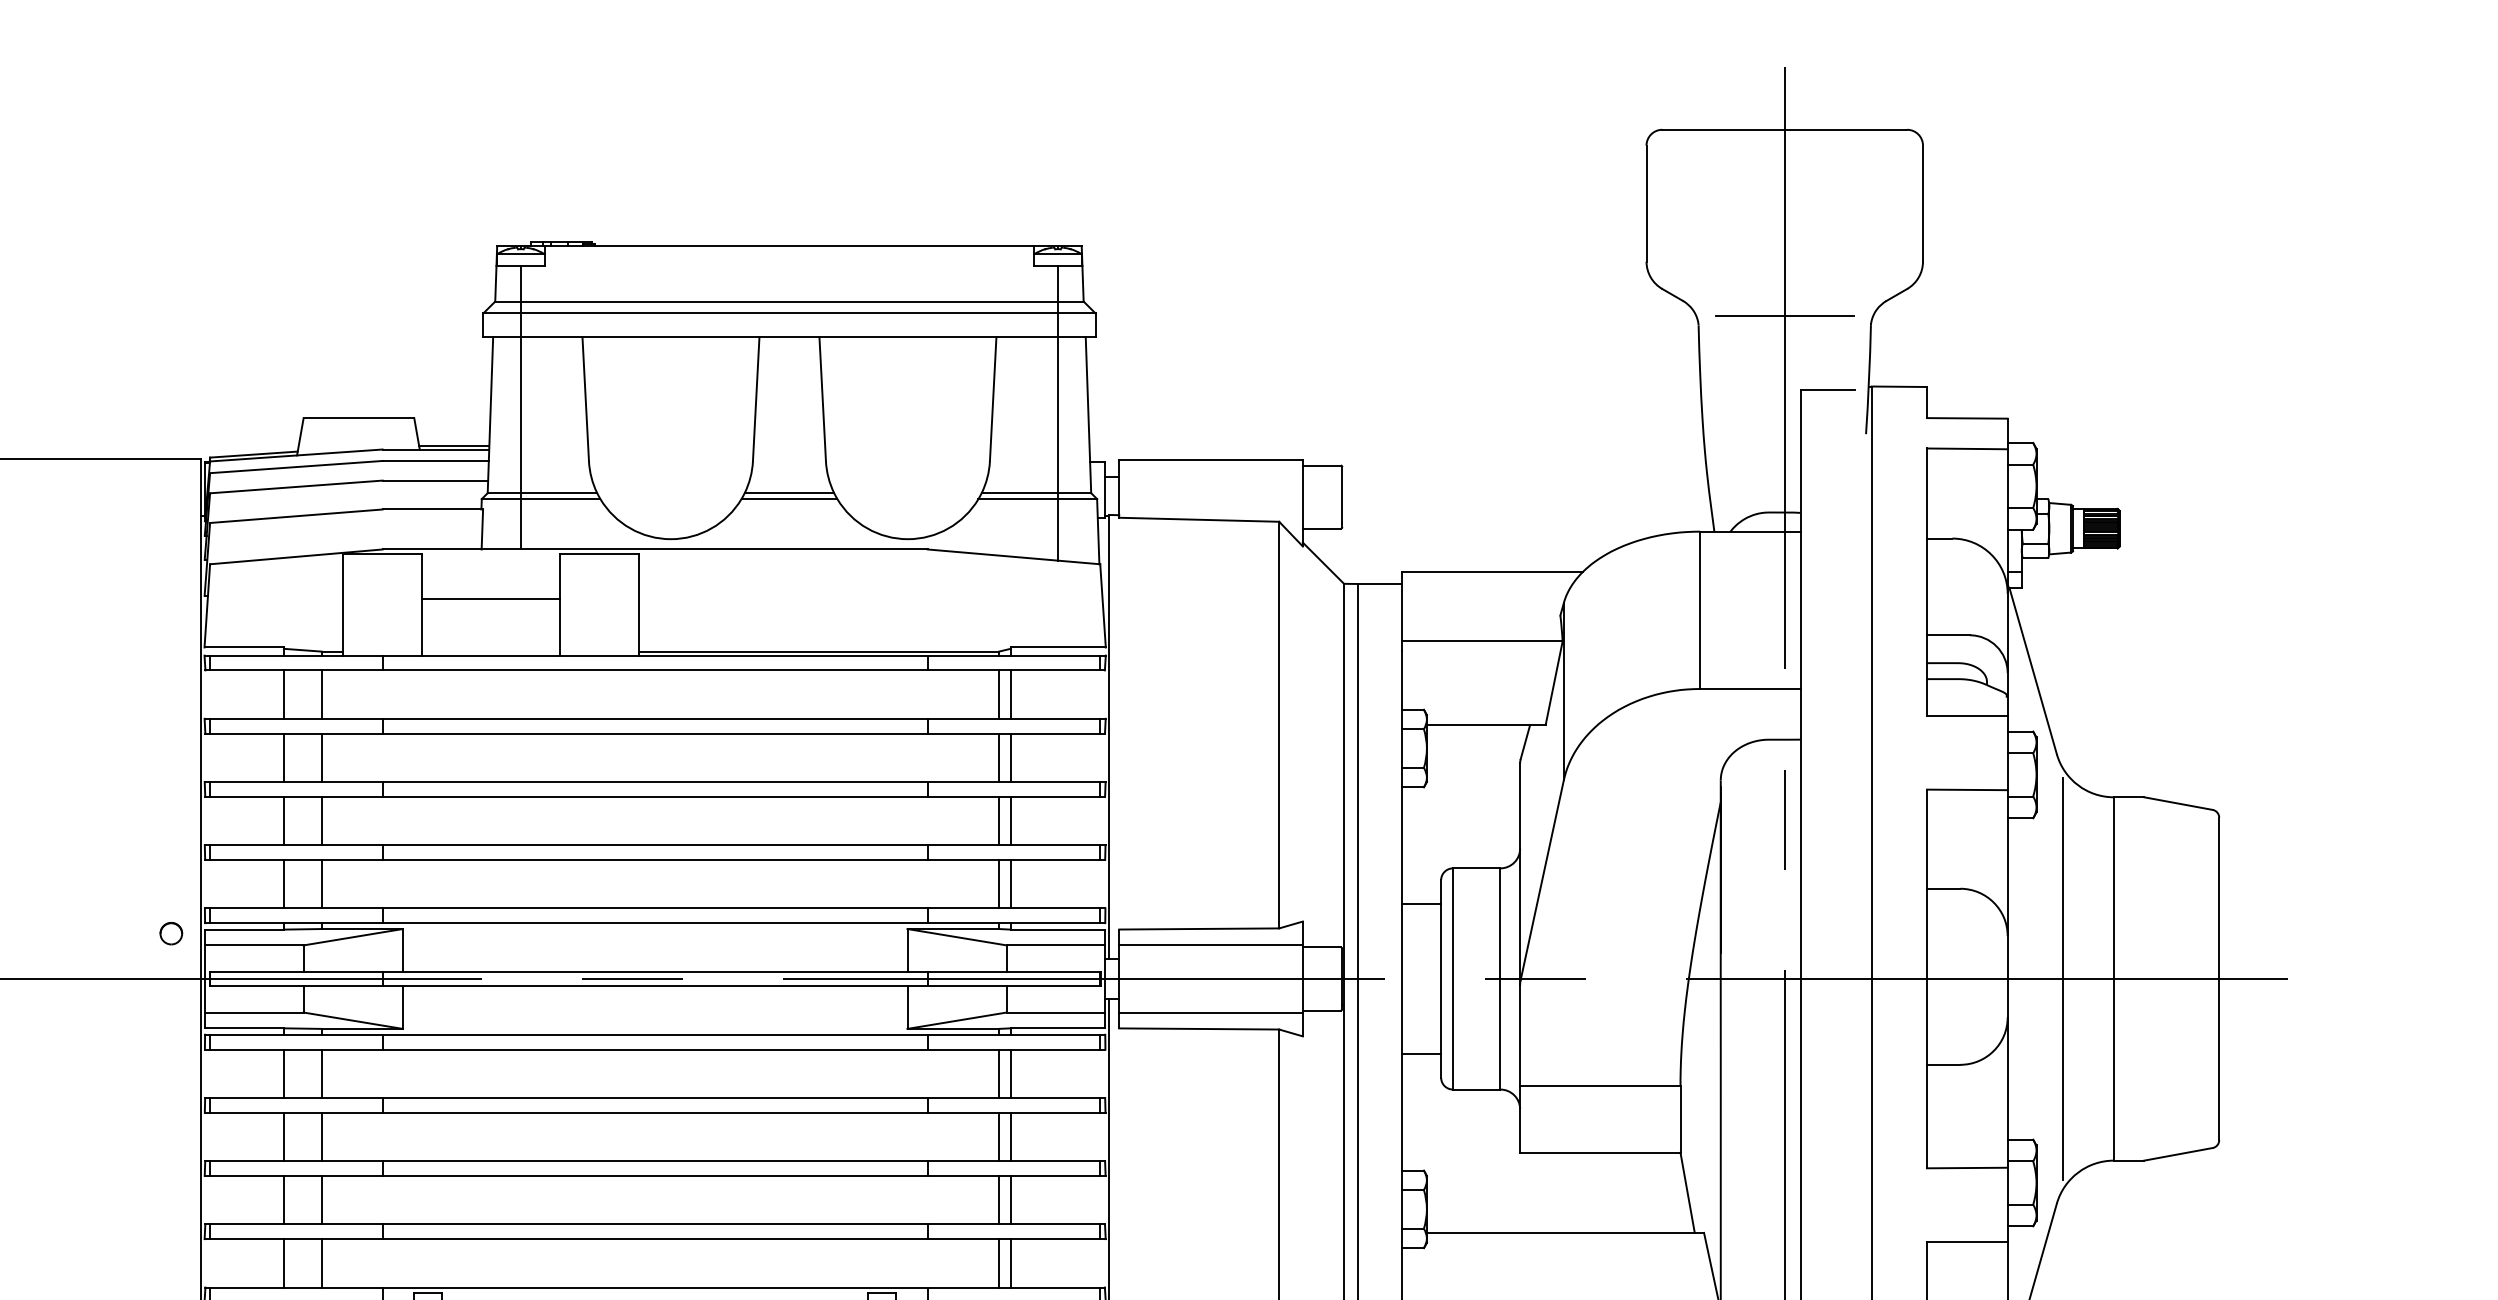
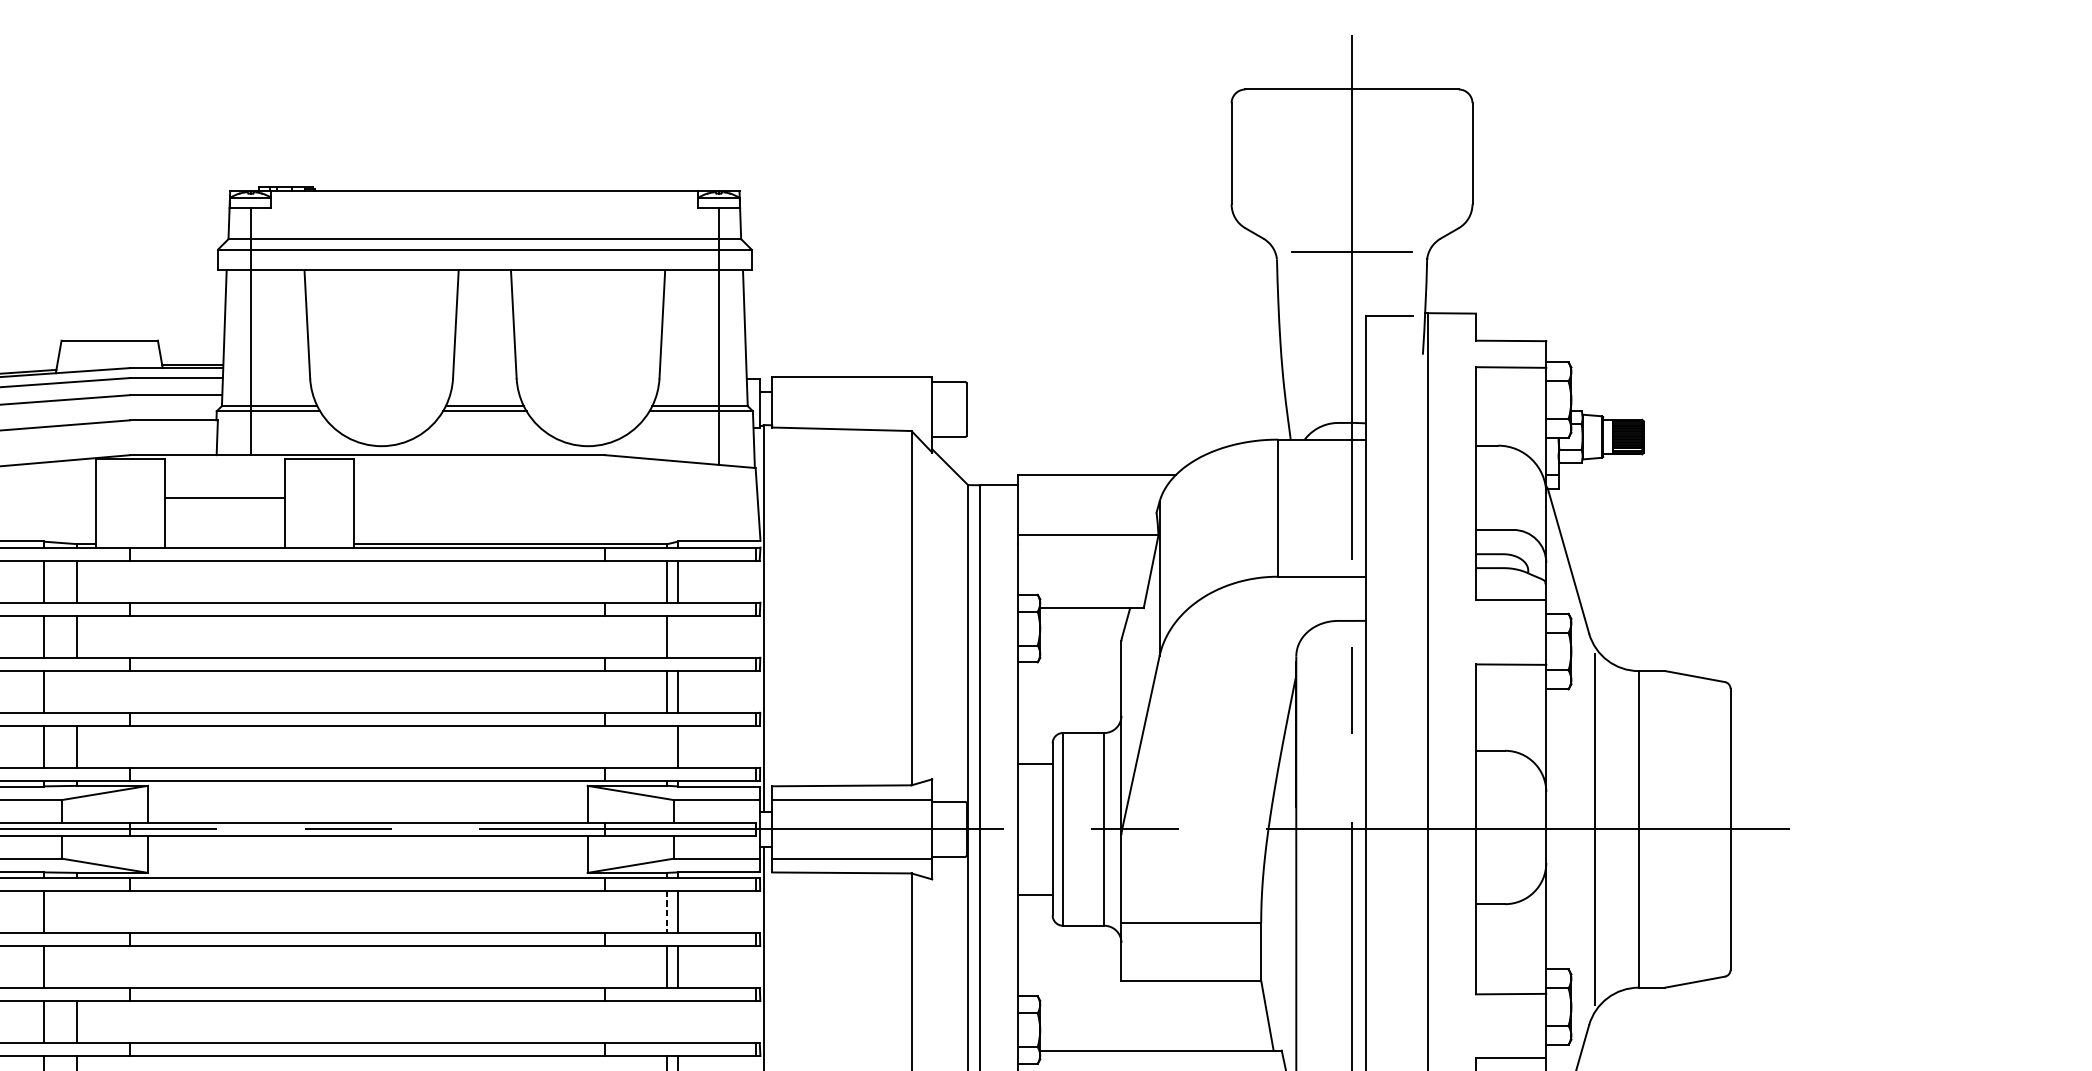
line: (1010, 757) -> (677, 636), removed
line: (321, 820) -> (77, 691), removed
line: (999, 883) -> (667, 746), removed
line: (321, 1073) -> (77, 911), removed
line: (999, 1074) -> (667, 912), solid -> dashed
line: (321, 1136) -> (77, 966), removed
line: (999, 1199) -> (667, 1021), removed
line: (1010, 1199) -> (677, 1021), removed

